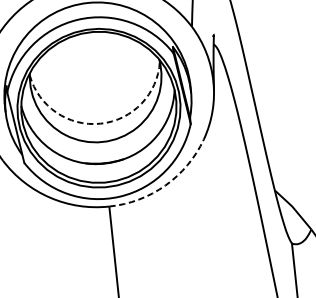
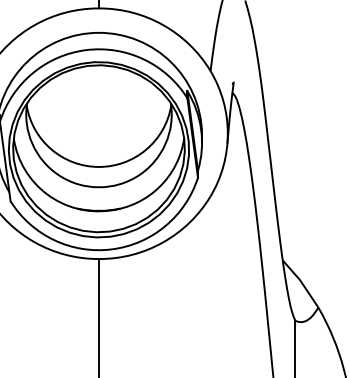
arc: (100, 123) -> (98, 166), dashed -> solid
arc: (165, 185) -> (163, 242), dashed -> solid

